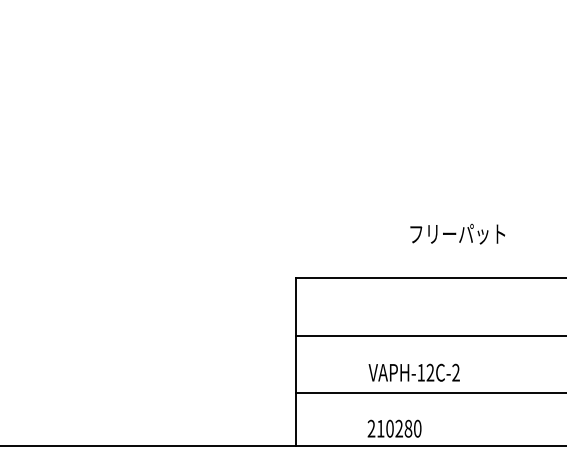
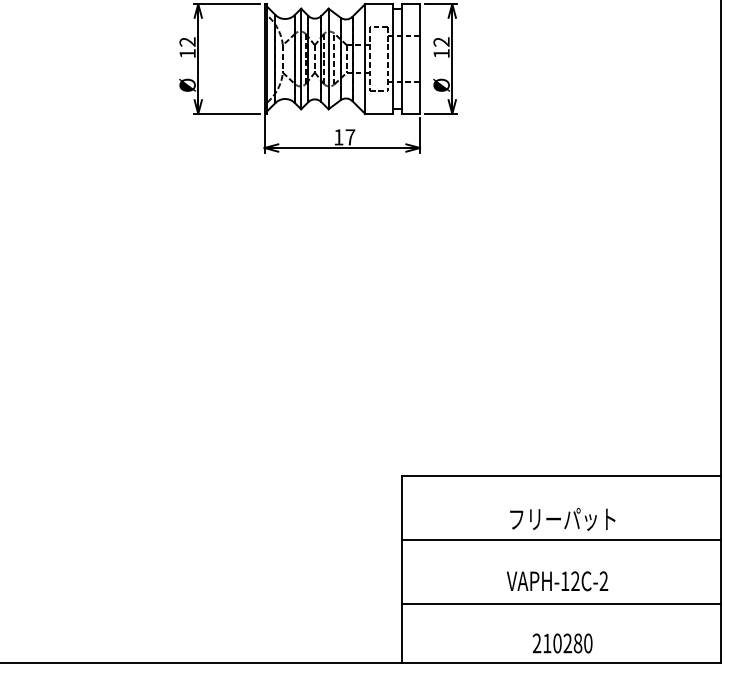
text: (457, 233) -> (562, 518), moved
text: (414, 372) -> (557, 581), moved
text: (394, 428) -> (562, 643), moved

